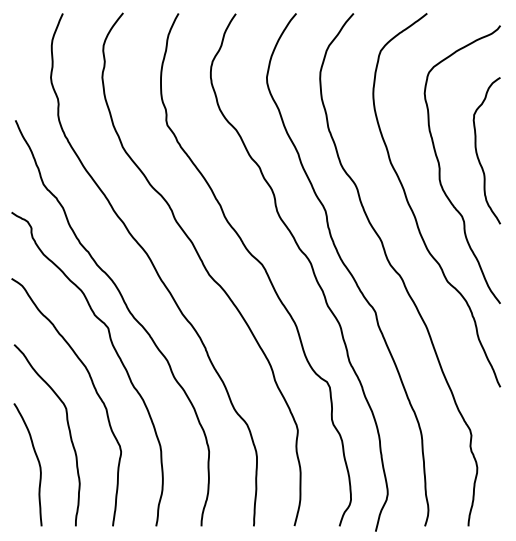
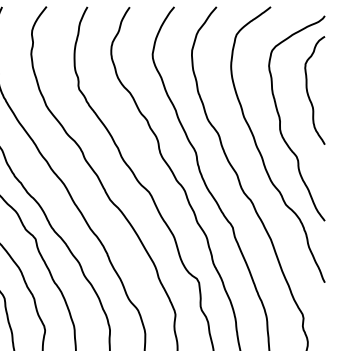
curve: (477, 151) -> (308, 91), moved

